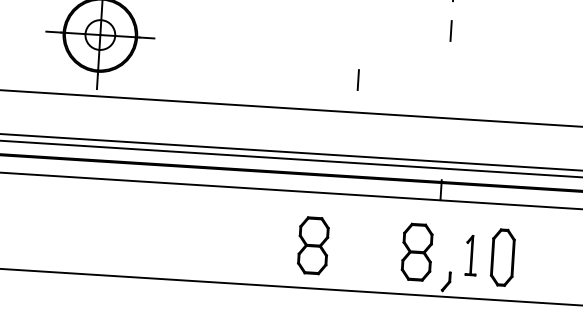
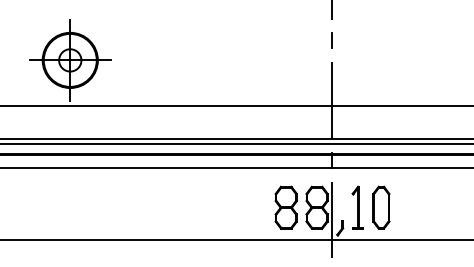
line: (357, 79) -> (264, 81), removed
line: (446, 110) -> (332, 100), added
part: (312, 245) -> (285, 207), moved
part: (471, 255) -> (357, 207), size x1.43
line: (436, 269) -> (332, 219), added

